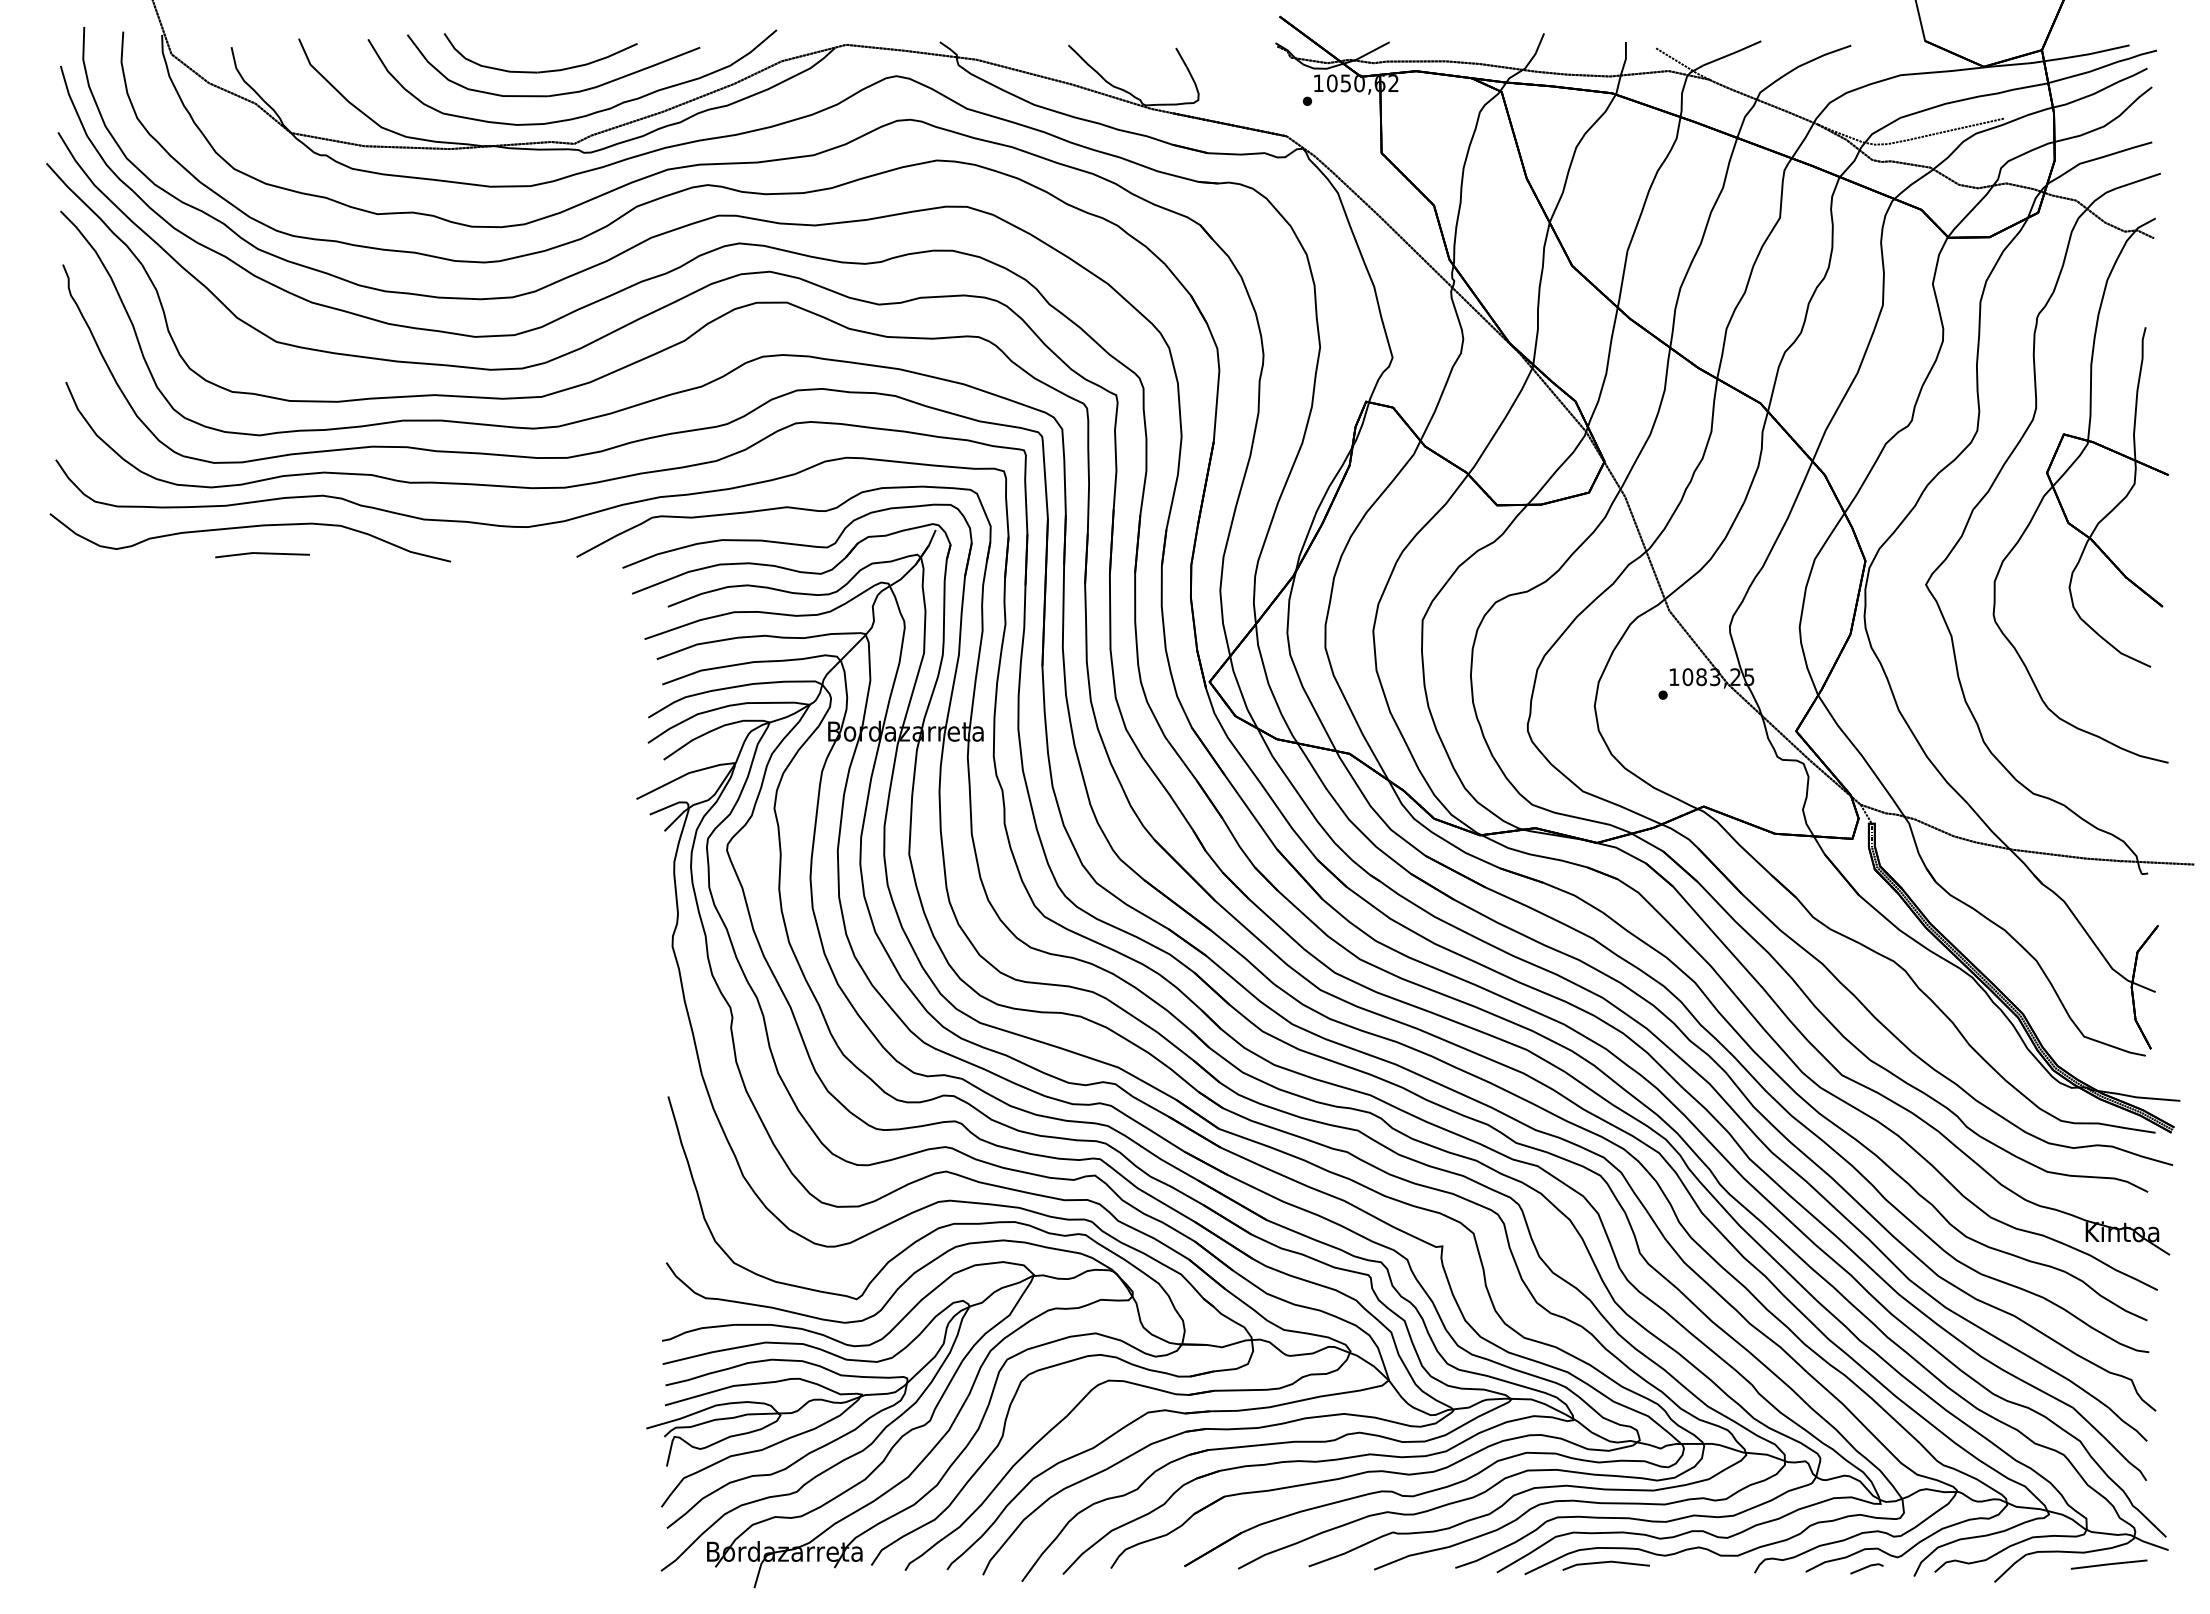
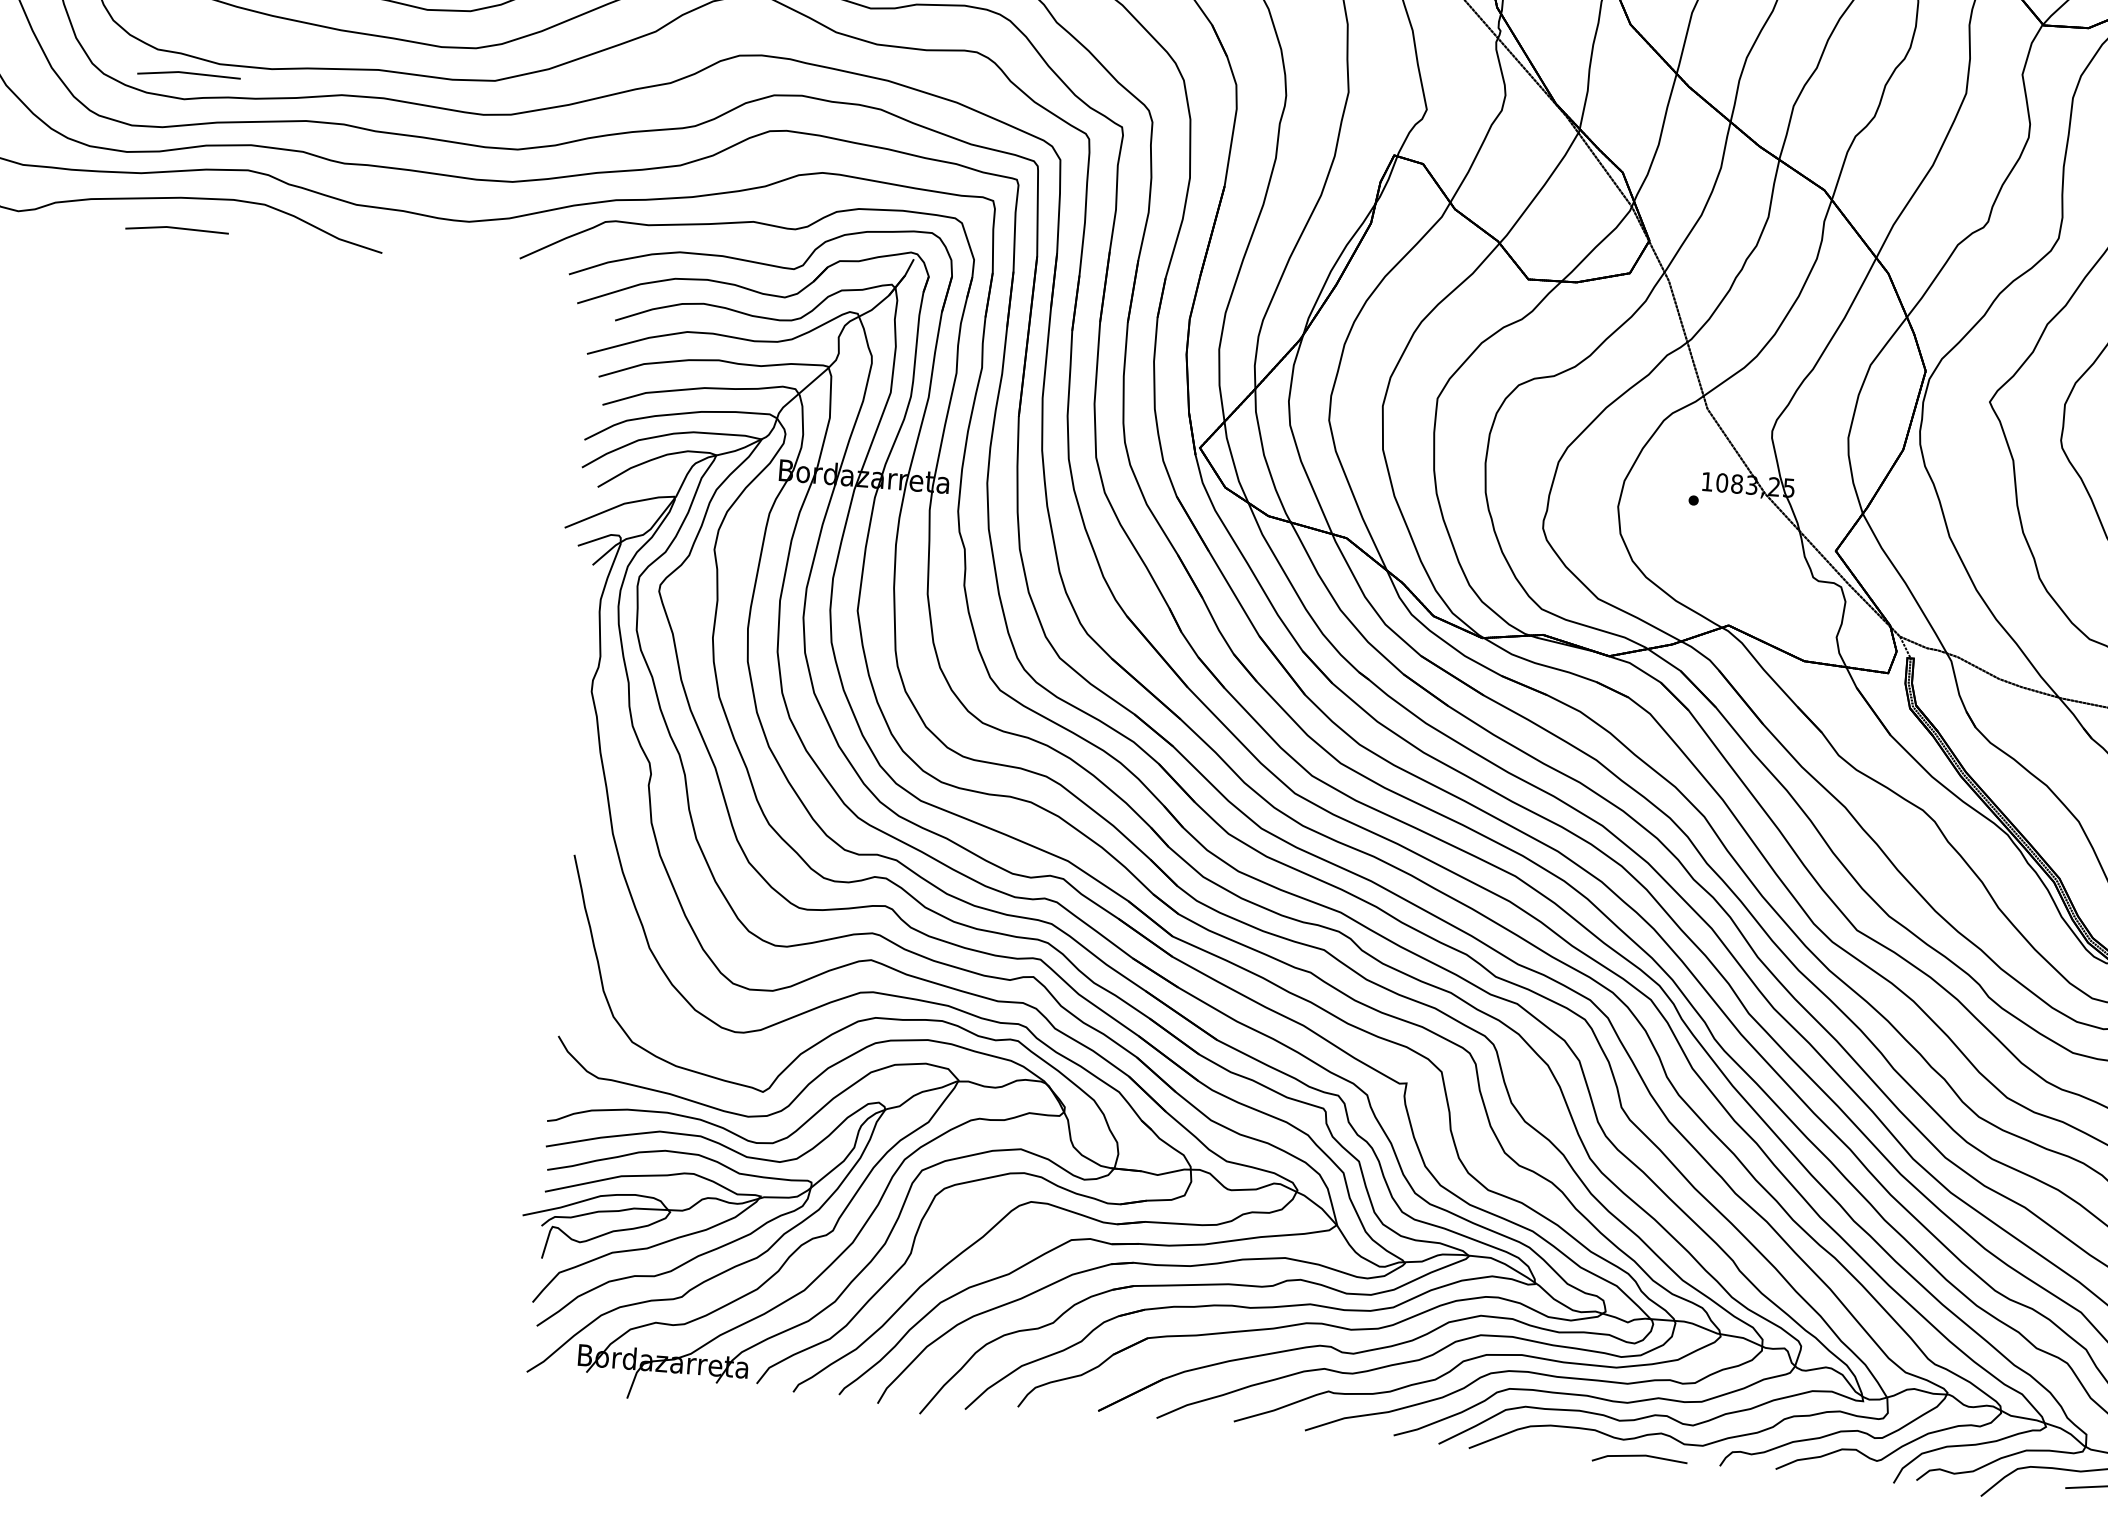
line: (262, 412) -> (189, 74), added
line: (1605, 1563) -> (1639, 1457), moved
line: (1866, 1568) -> (1842, 1470), removed

